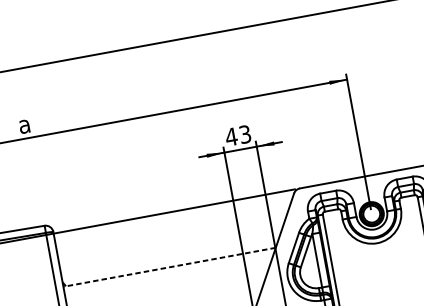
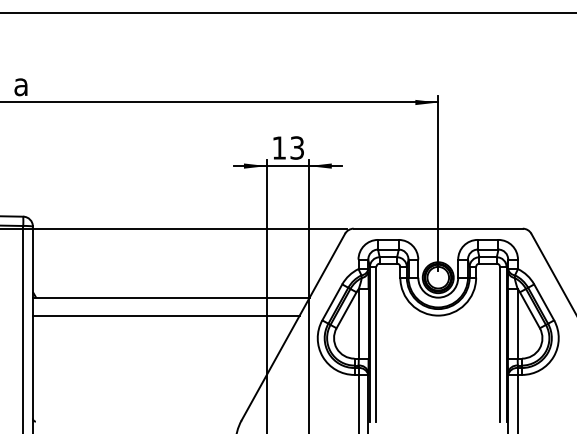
text: (230, 136) -> (278, 147), 43 -> 13
line: (169, 267) -> (170, 297), dashed -> solid
line: (167, 281) -> (165, 315), added

